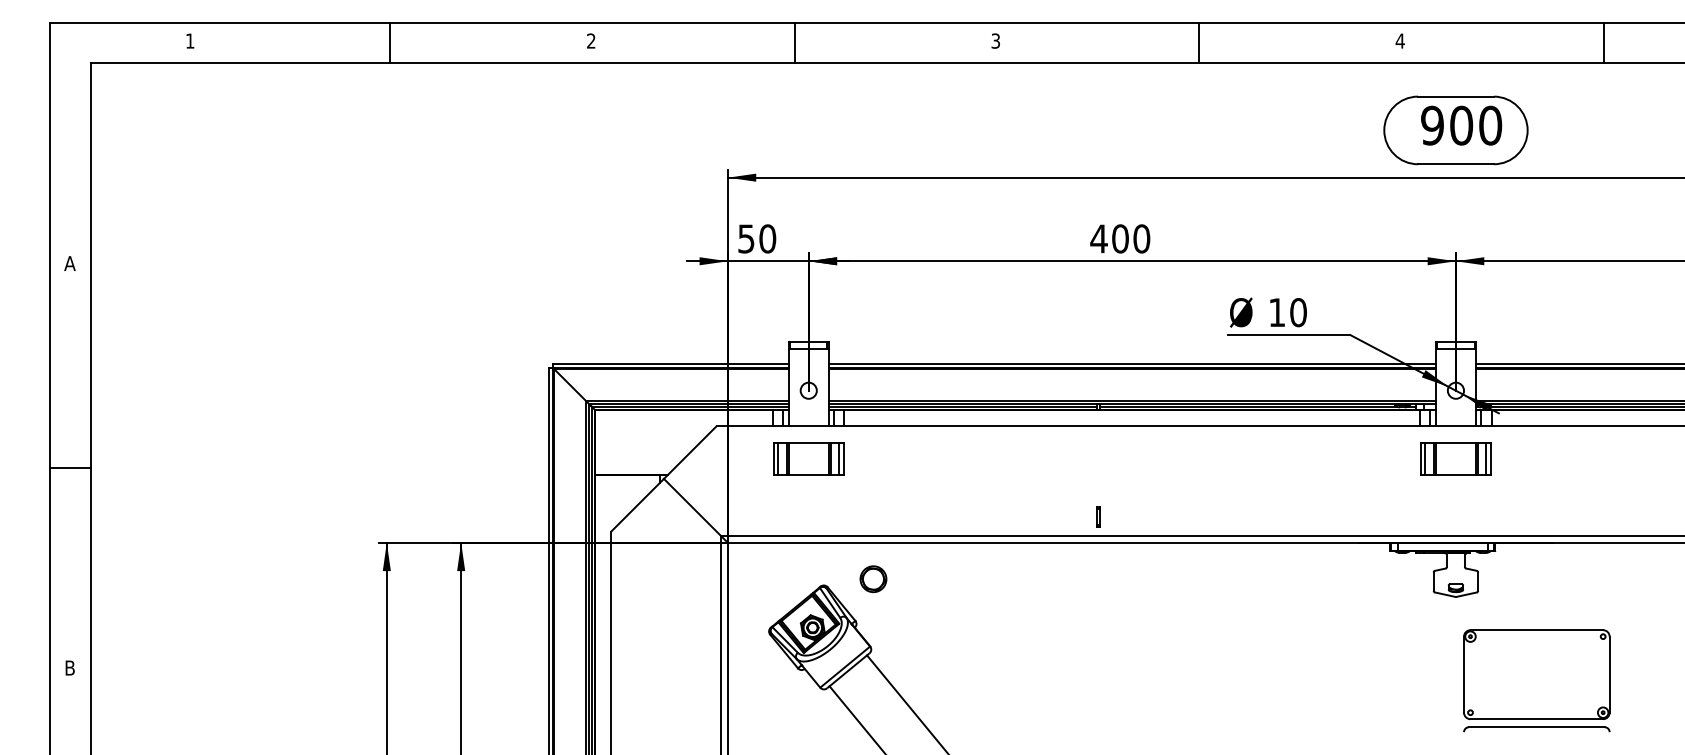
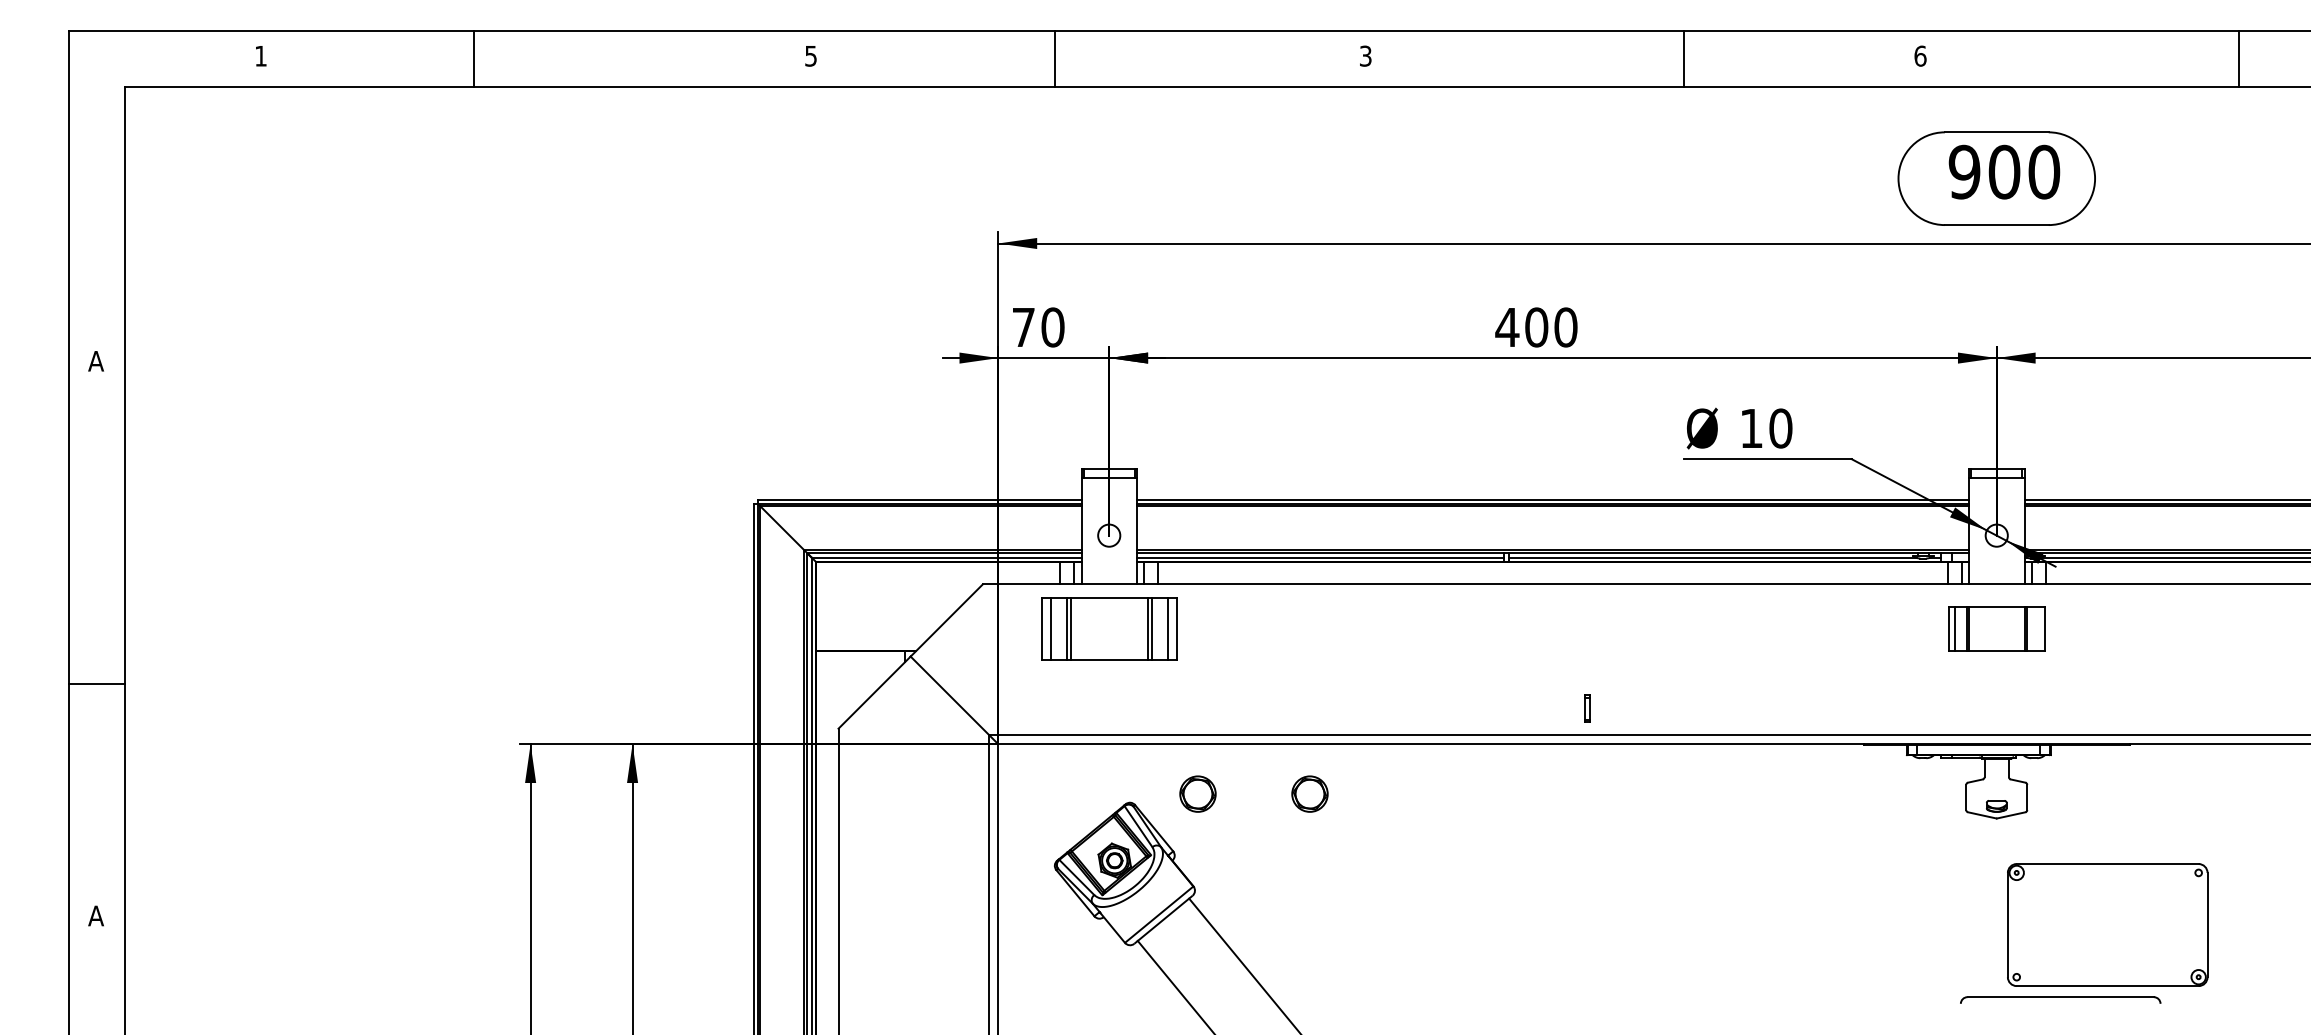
text: (590, 40) -> (810, 55), 2 -> 5
text: (1400, 40) -> (1920, 55), 4 -> 6
line: (390, 42) -> (474, 58), moved
line: (794, 42) -> (1054, 58), moved
line: (1199, 42) -> (1683, 58), moved
line: (1603, 42) -> (2239, 58), moved
text: (746, 238) -> (1023, 327), 50 -> 70
part: (808, 458) -> (1108, 628), size x1.4
line: (1486, 458) -> (2038, 628), removed
line: (70, 467) -> (96, 684), moved
part: (1098, 516) -> (1587, 708), moved
part: (954, 578) -> (1309, 793), added
text: (69, 667) -> (95, 915), B -> A
part: (1536, 728) -> (2060, 999), moved

